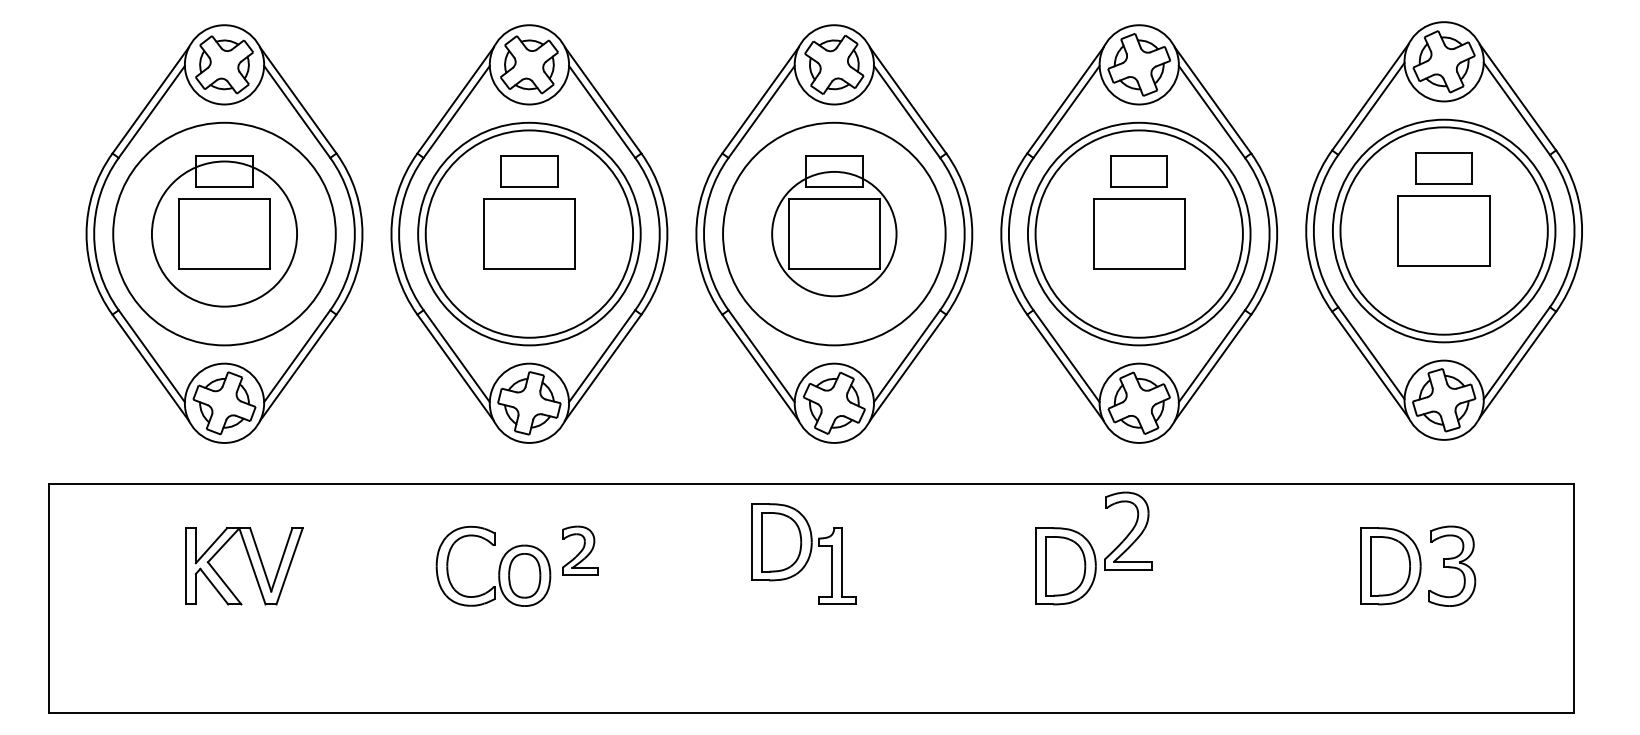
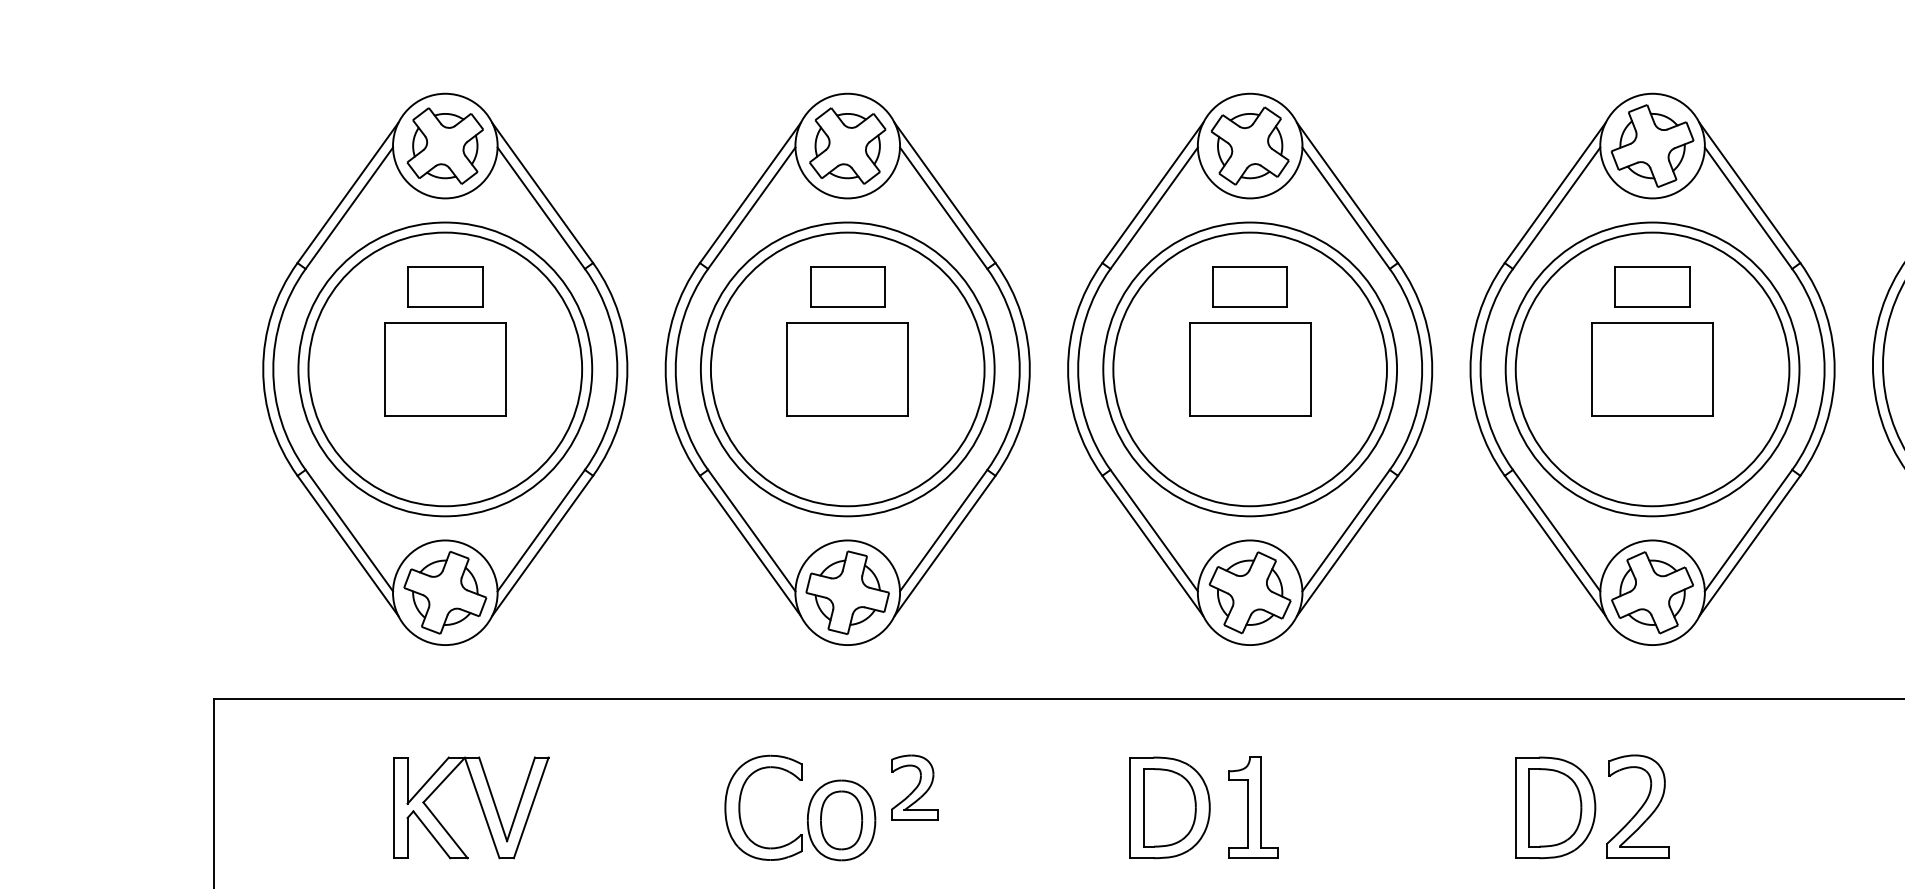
circle: (224, 233) -> (445, 368), size x1.43
circle: (834, 233) -> (1250, 368), size x1.67
part: (1128, 530) -> (1638, 805), moved
part: (781, 542) -> (1169, 808), moved

